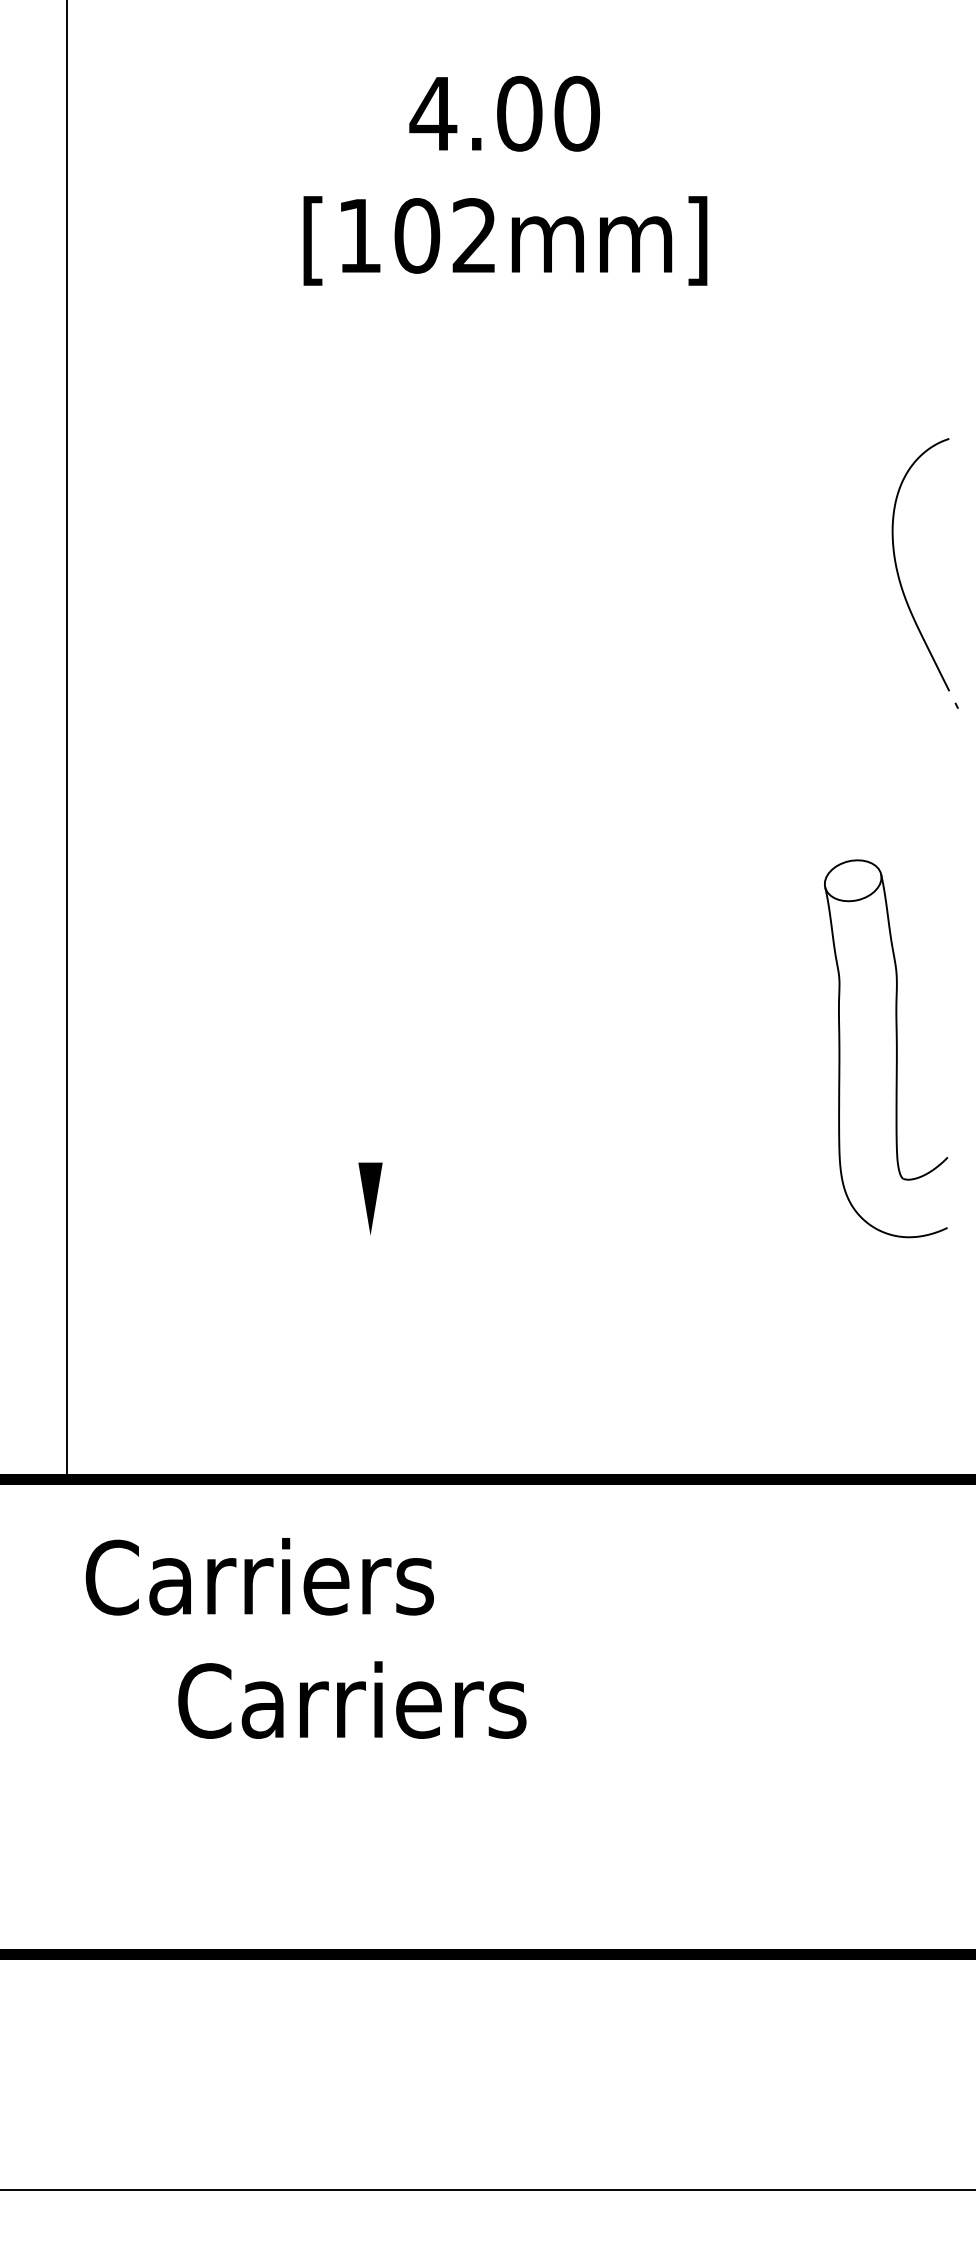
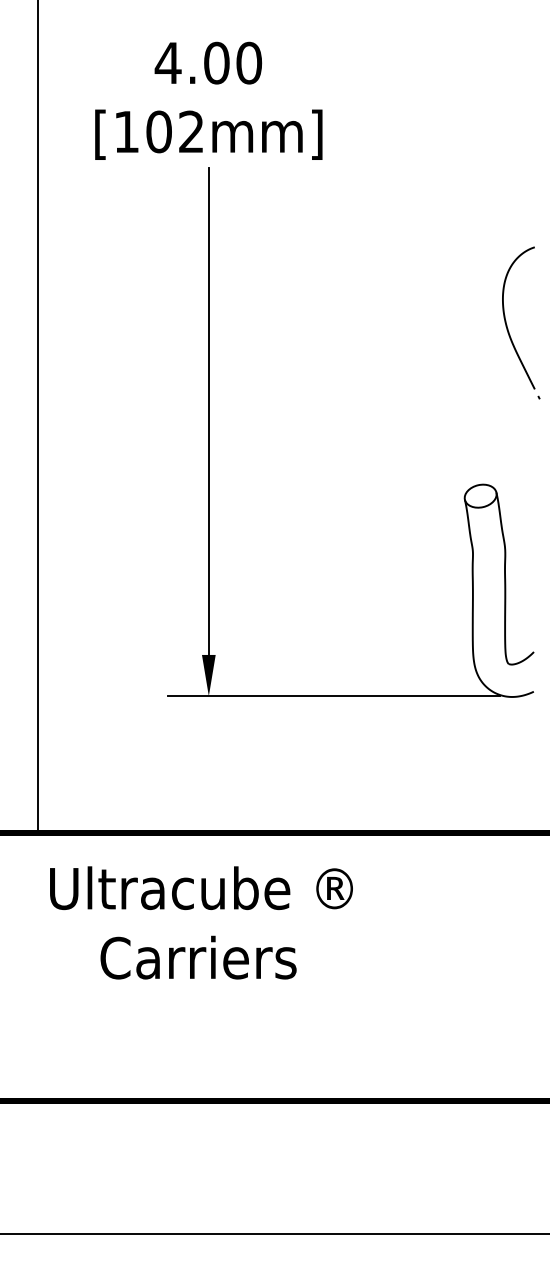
text: (504, 180) -> (208, 100), moved
line: (369, 730) -> (208, 411), added
line: (591, 1236) -> (333, 696), added
text: (355, 1577) -> (200, 888), Carriers -> Ultracube ®

